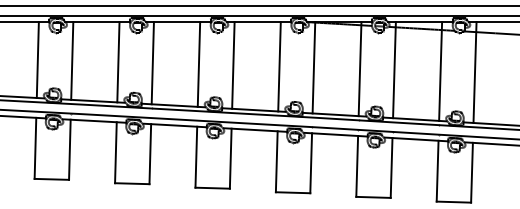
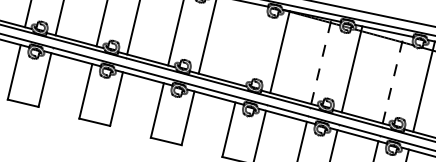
line: (279, 66) -> (249, 44), removed
line: (360, 68) -> (321, 61), solid -> dashed
line: (440, 70) -> (393, 78), solid -> dashed

